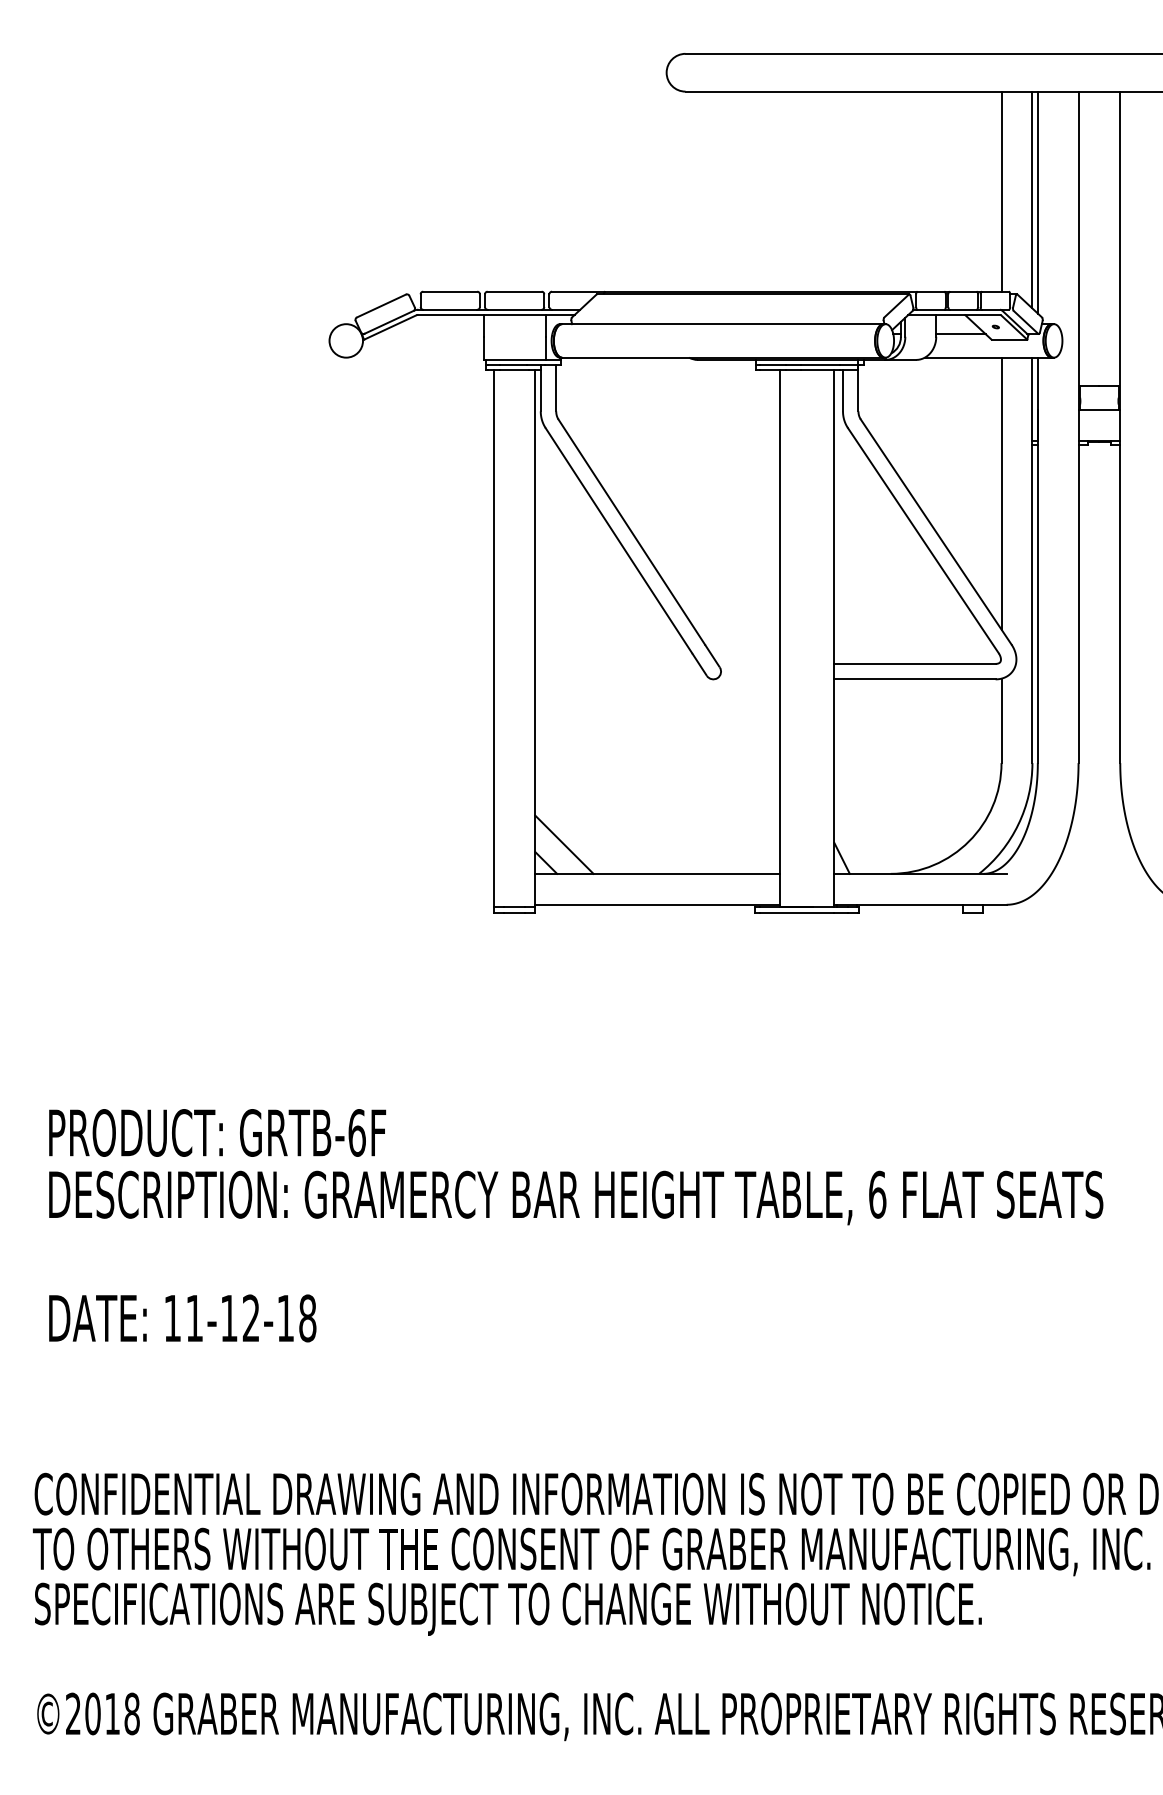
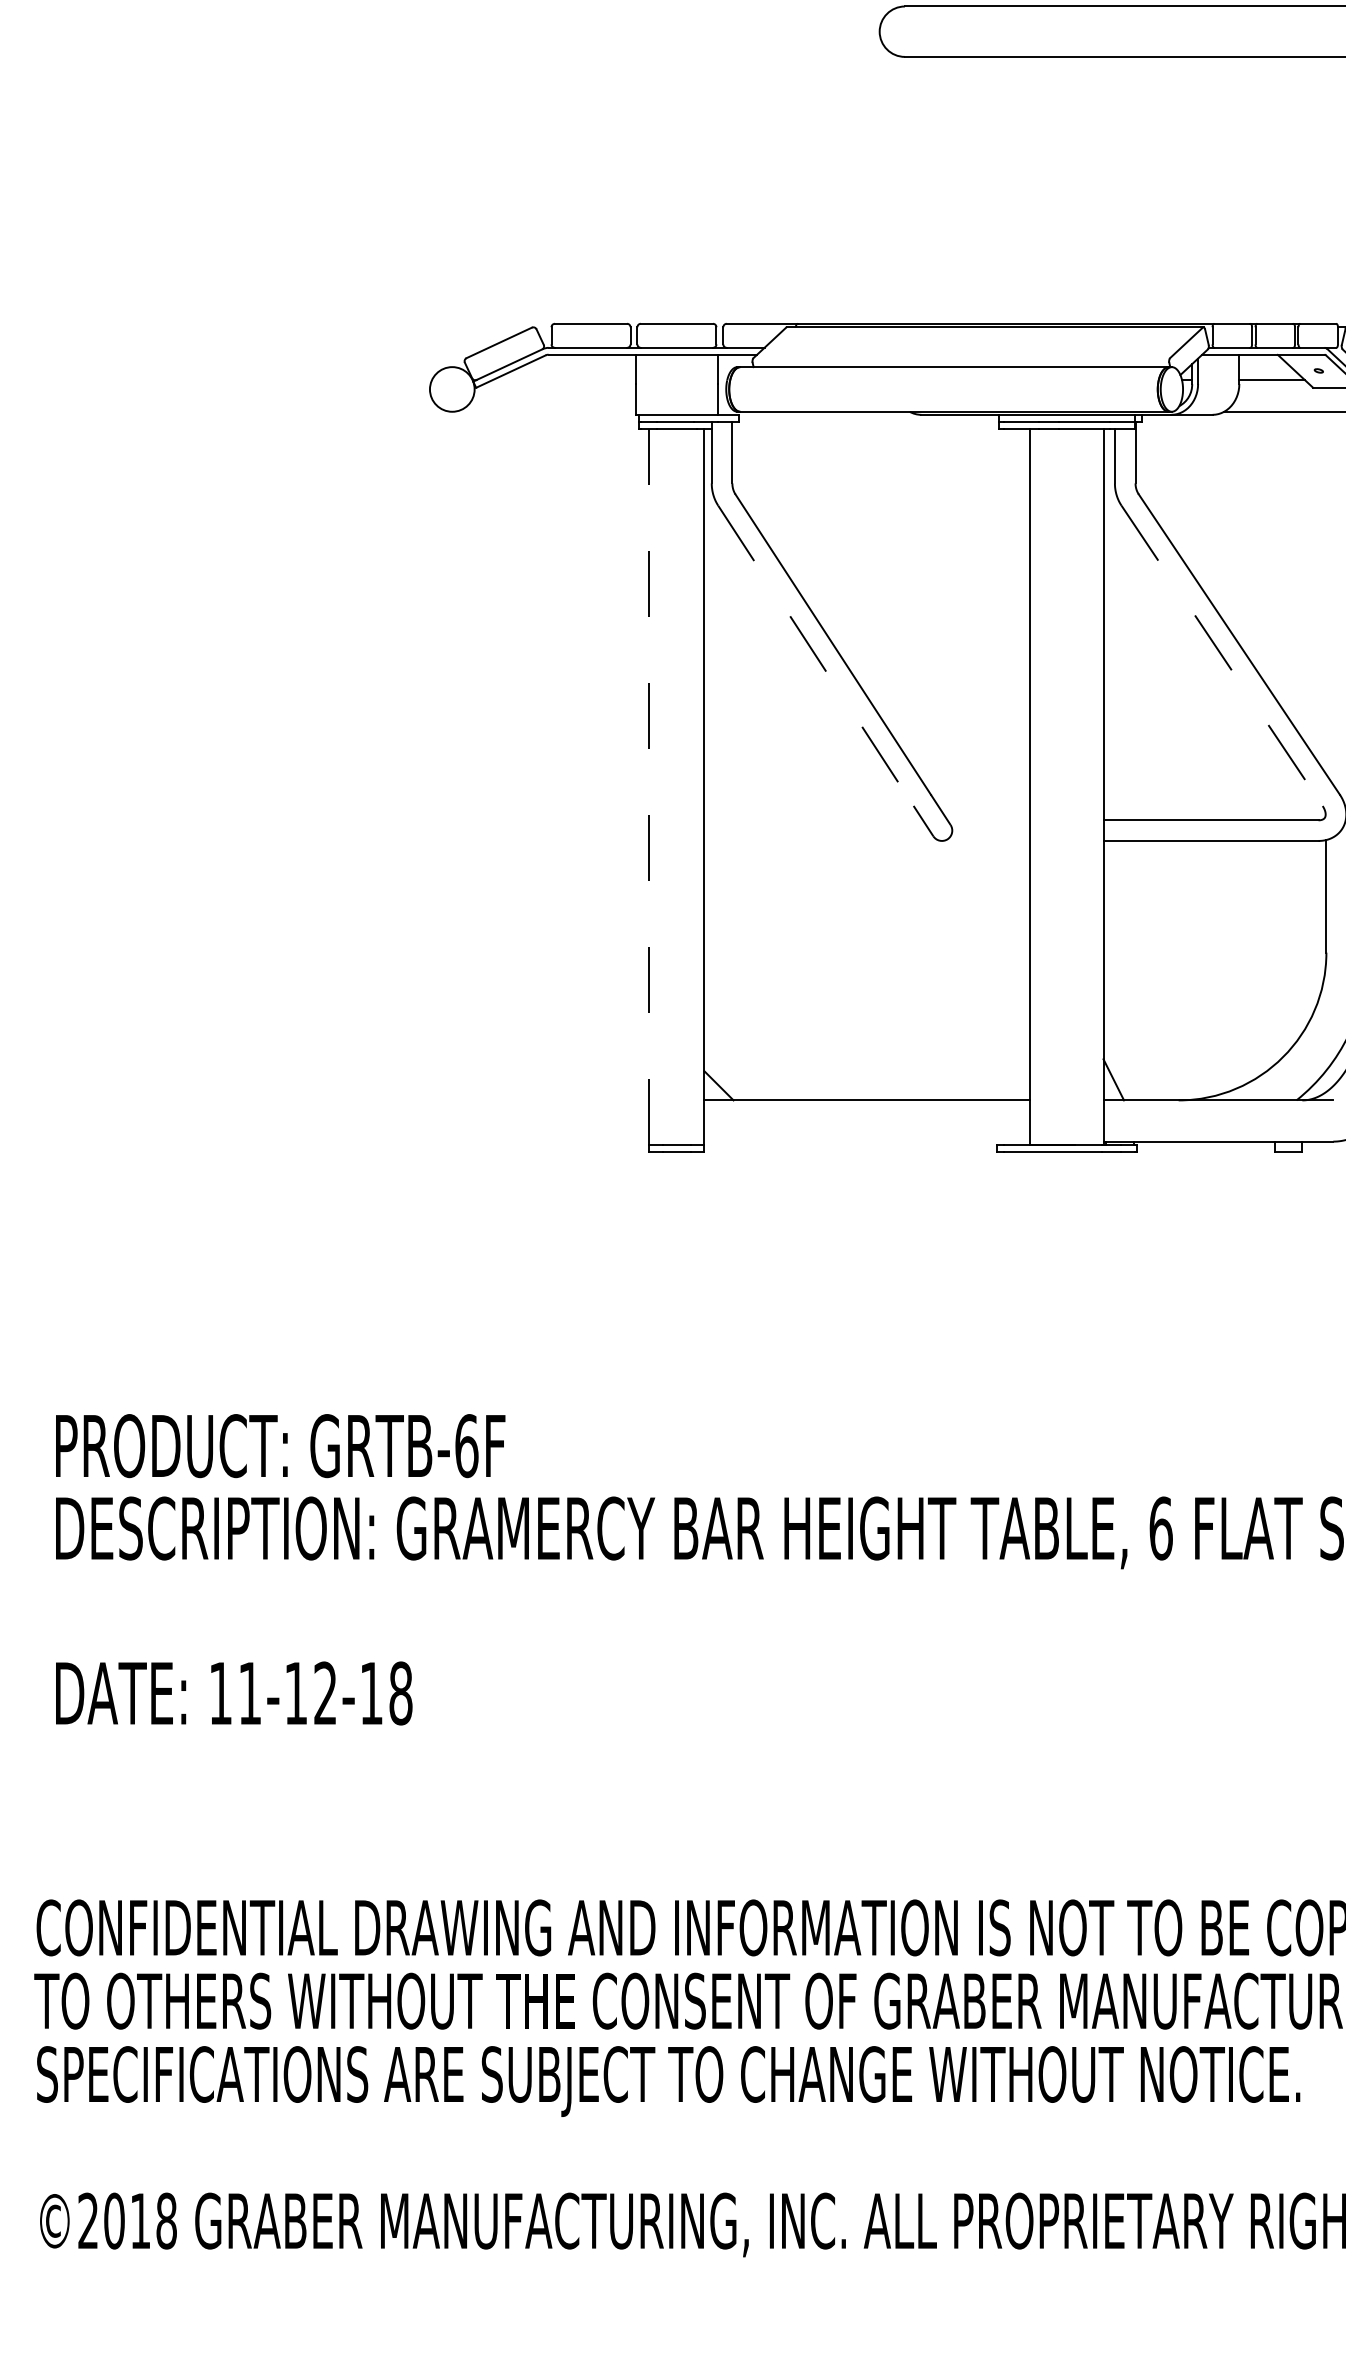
line: (1001, 191) -> (1326, 190), removed
line: (1001, 493) -> (1326, 593), removed
line: (619, 541) -> (816, 657), solid -> dashed
line: (923, 541) -> (1222, 657), solid -> dashed
line: (494, 638) -> (650, 786), solid -> dashed
line: (564, 844) -> (743, 1061), removed
line: (657, 904) -> (867, 1141), removed

